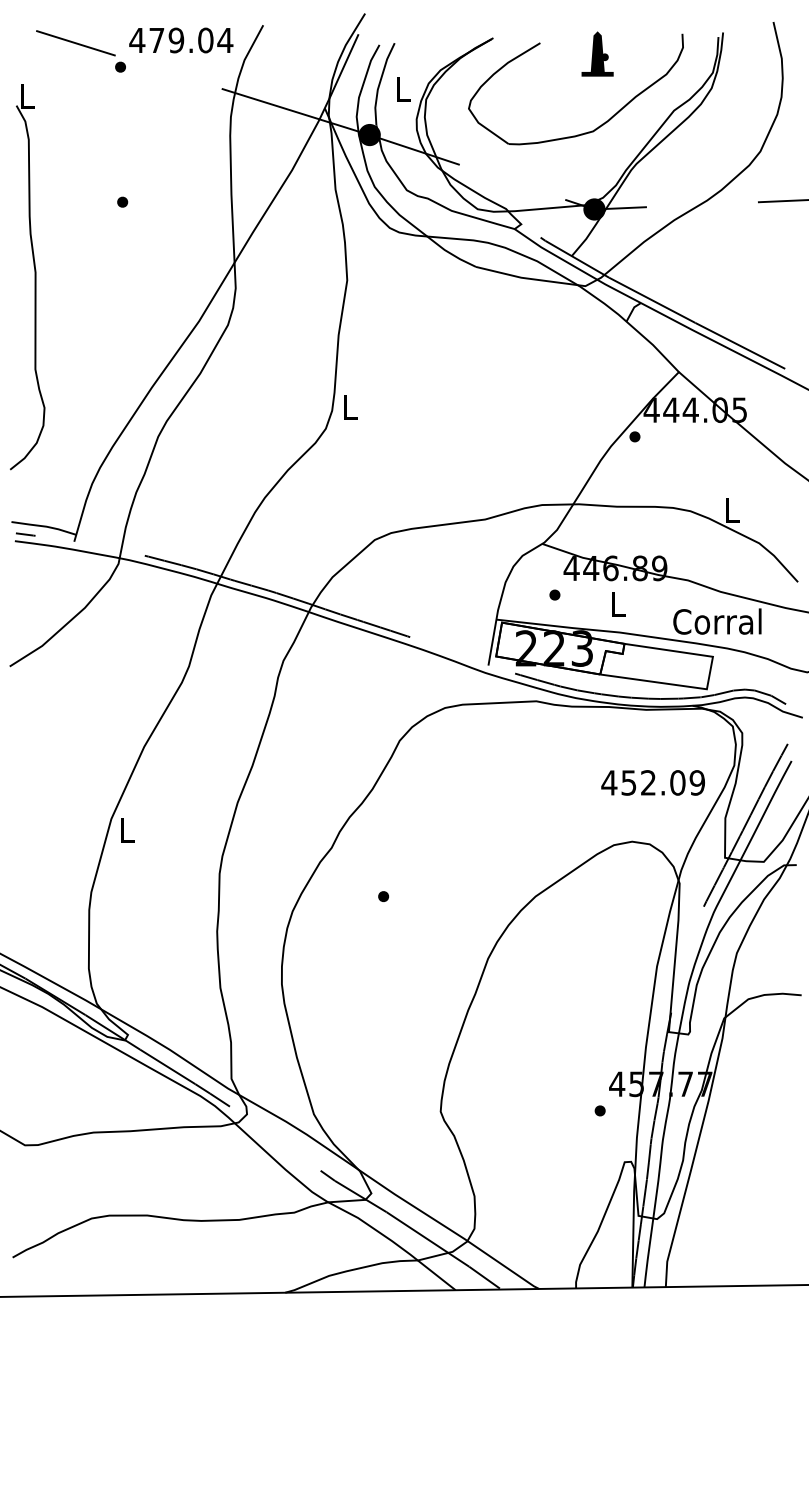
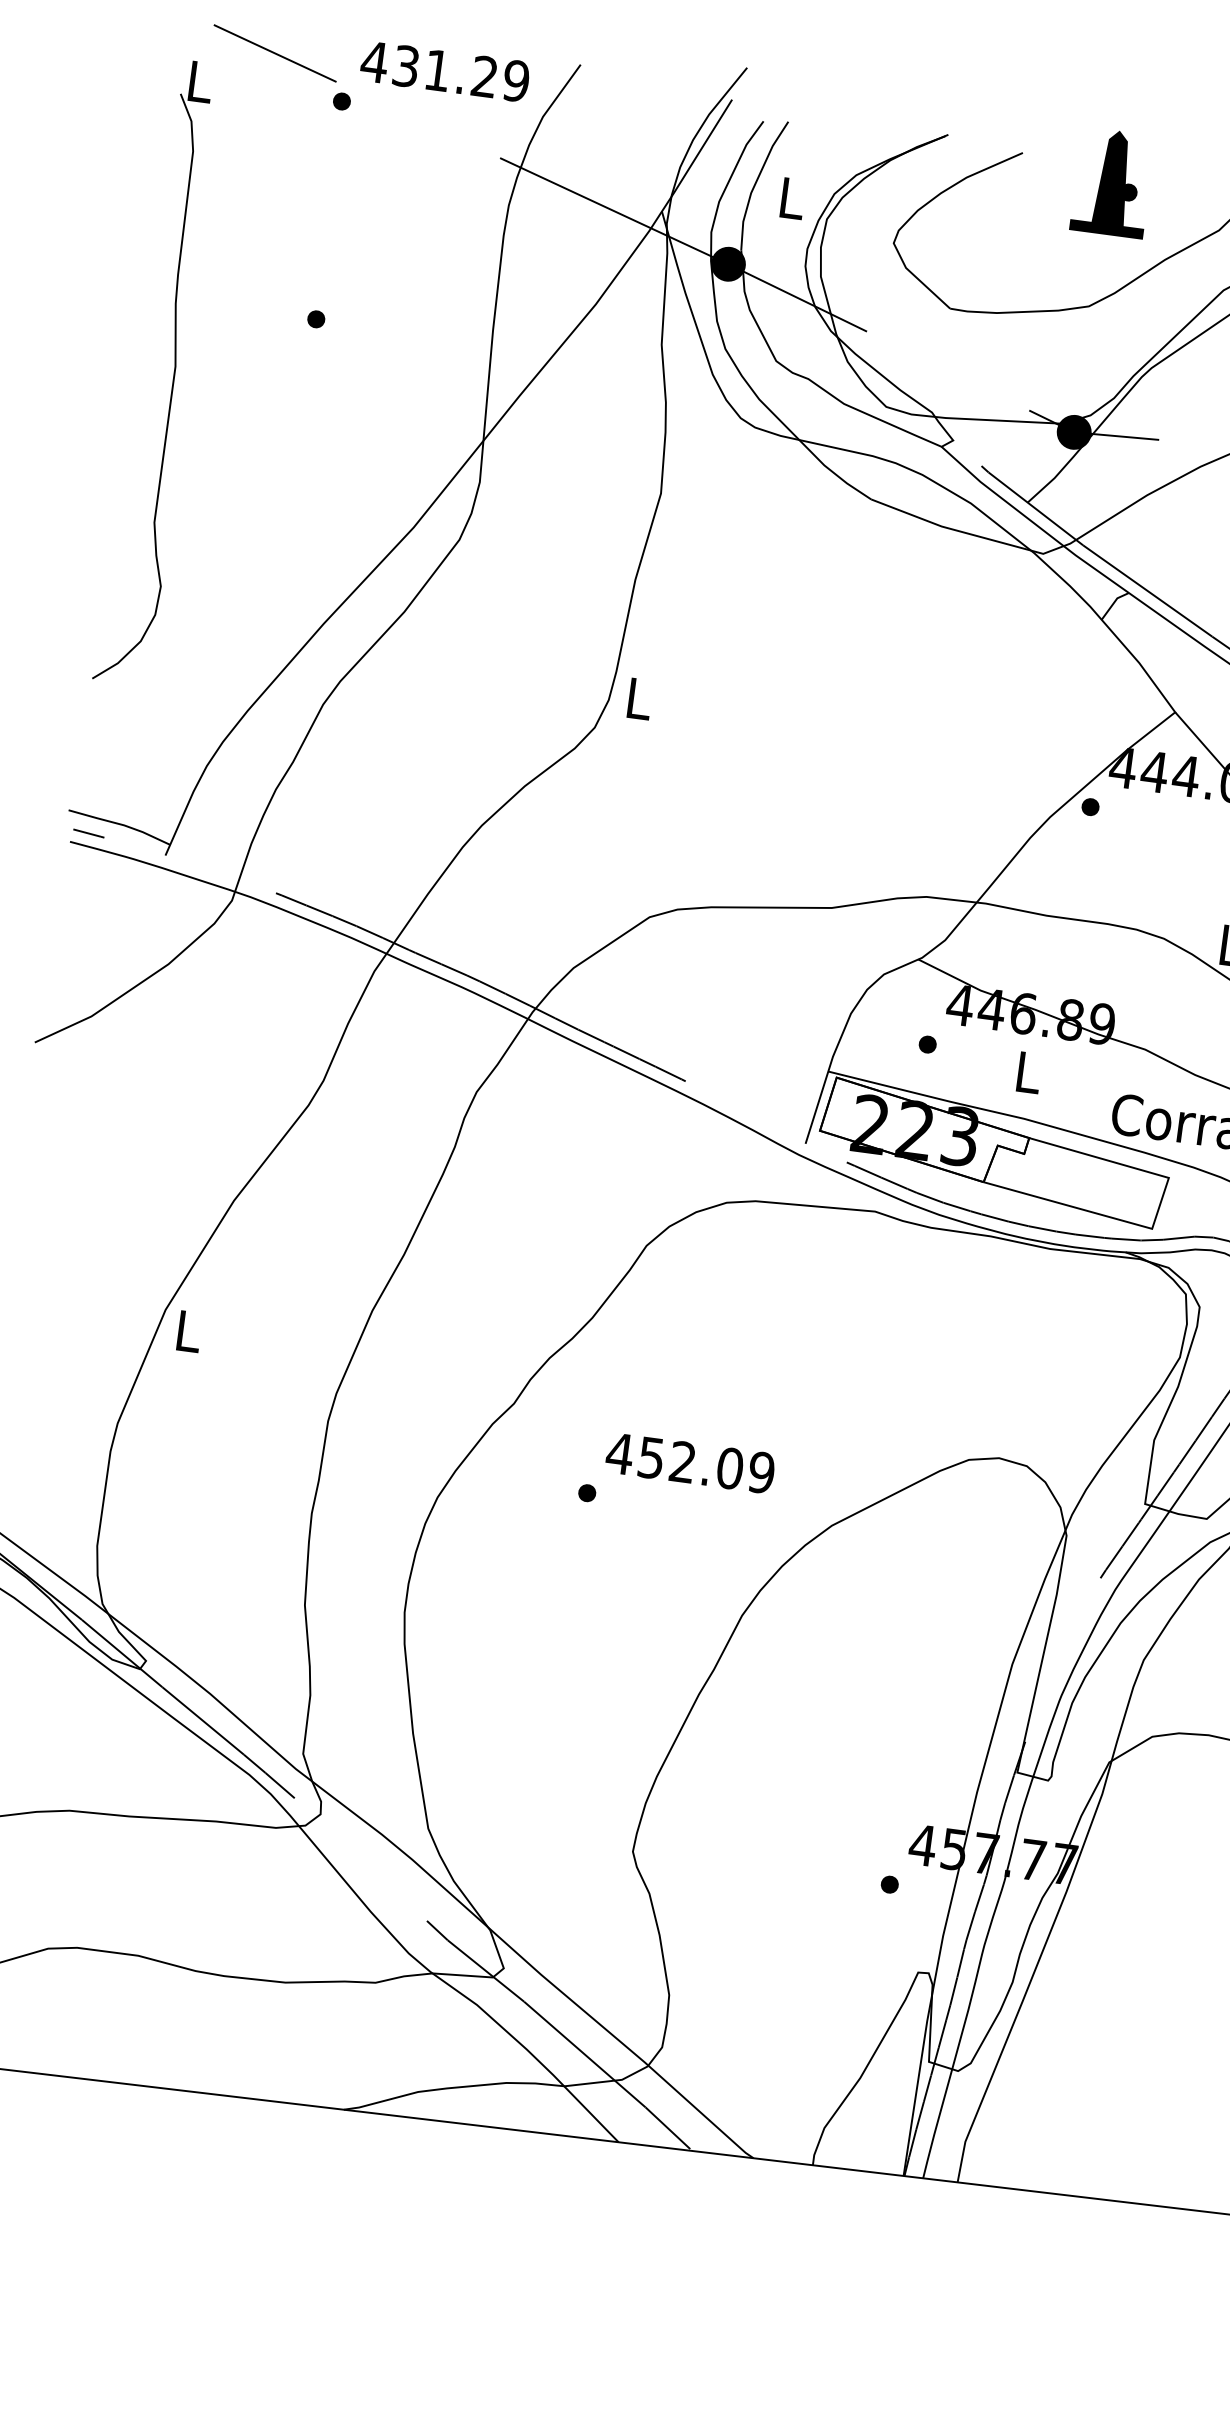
text: (191, 40) -> (461, 73), 479.04 -> 431.29
part: (597, 53) -> (1112, 181), size x1.43
part: (34, 277) -> (172, 374), moved
text: (652, 782) -> (689, 1462), moved

